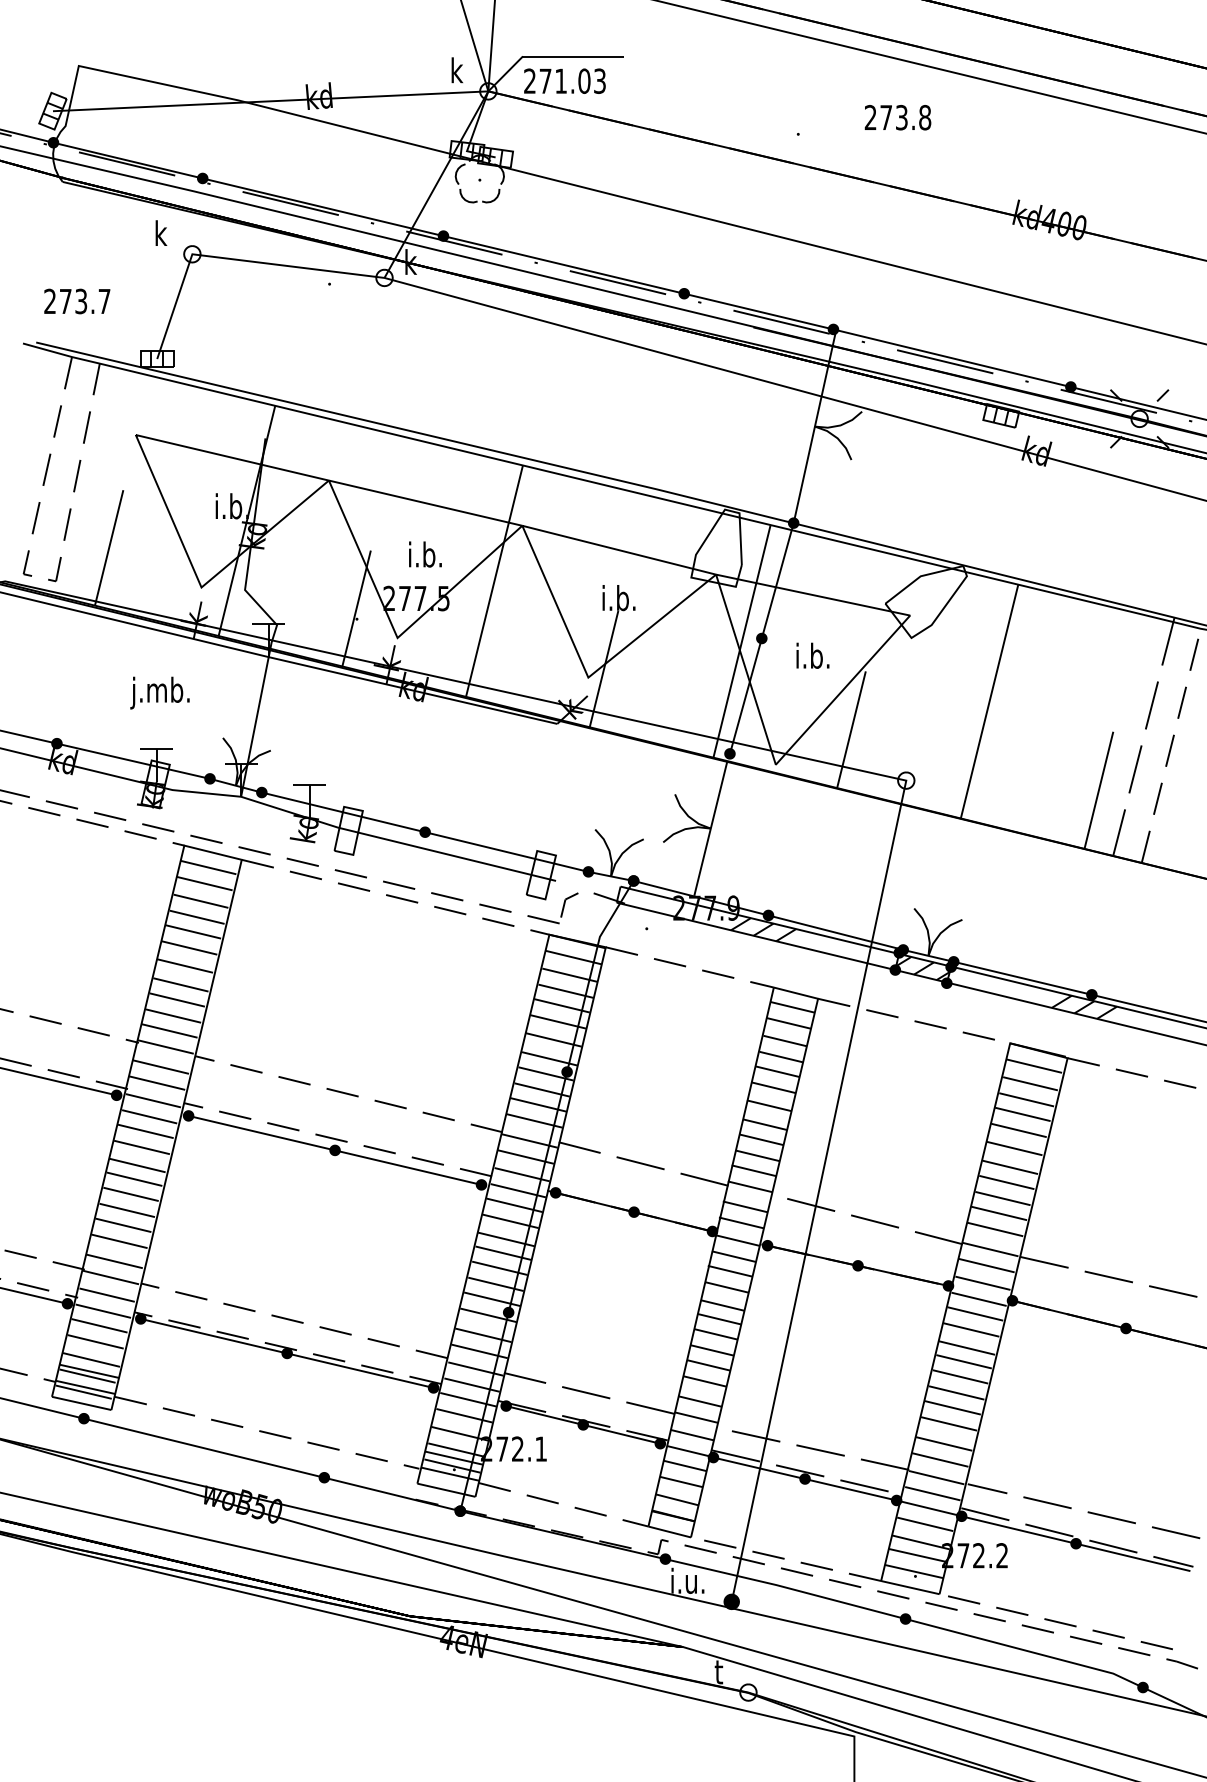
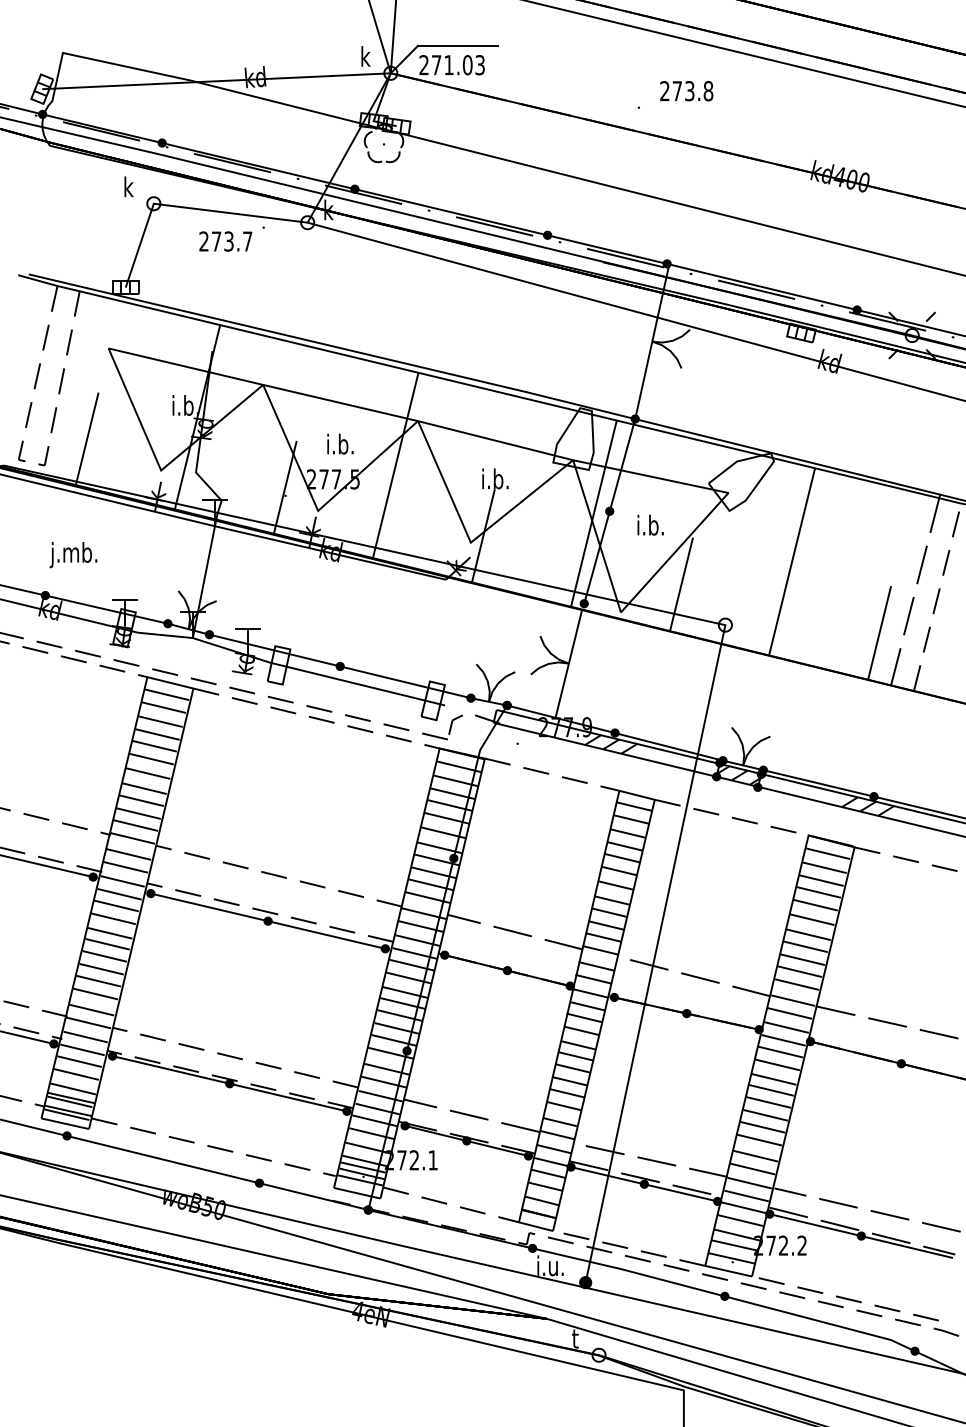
text: (897, 117) -> (686, 91), moved
text: (77, 301) -> (226, 241), moved
text: (159, 692) -> (73, 554), moved

